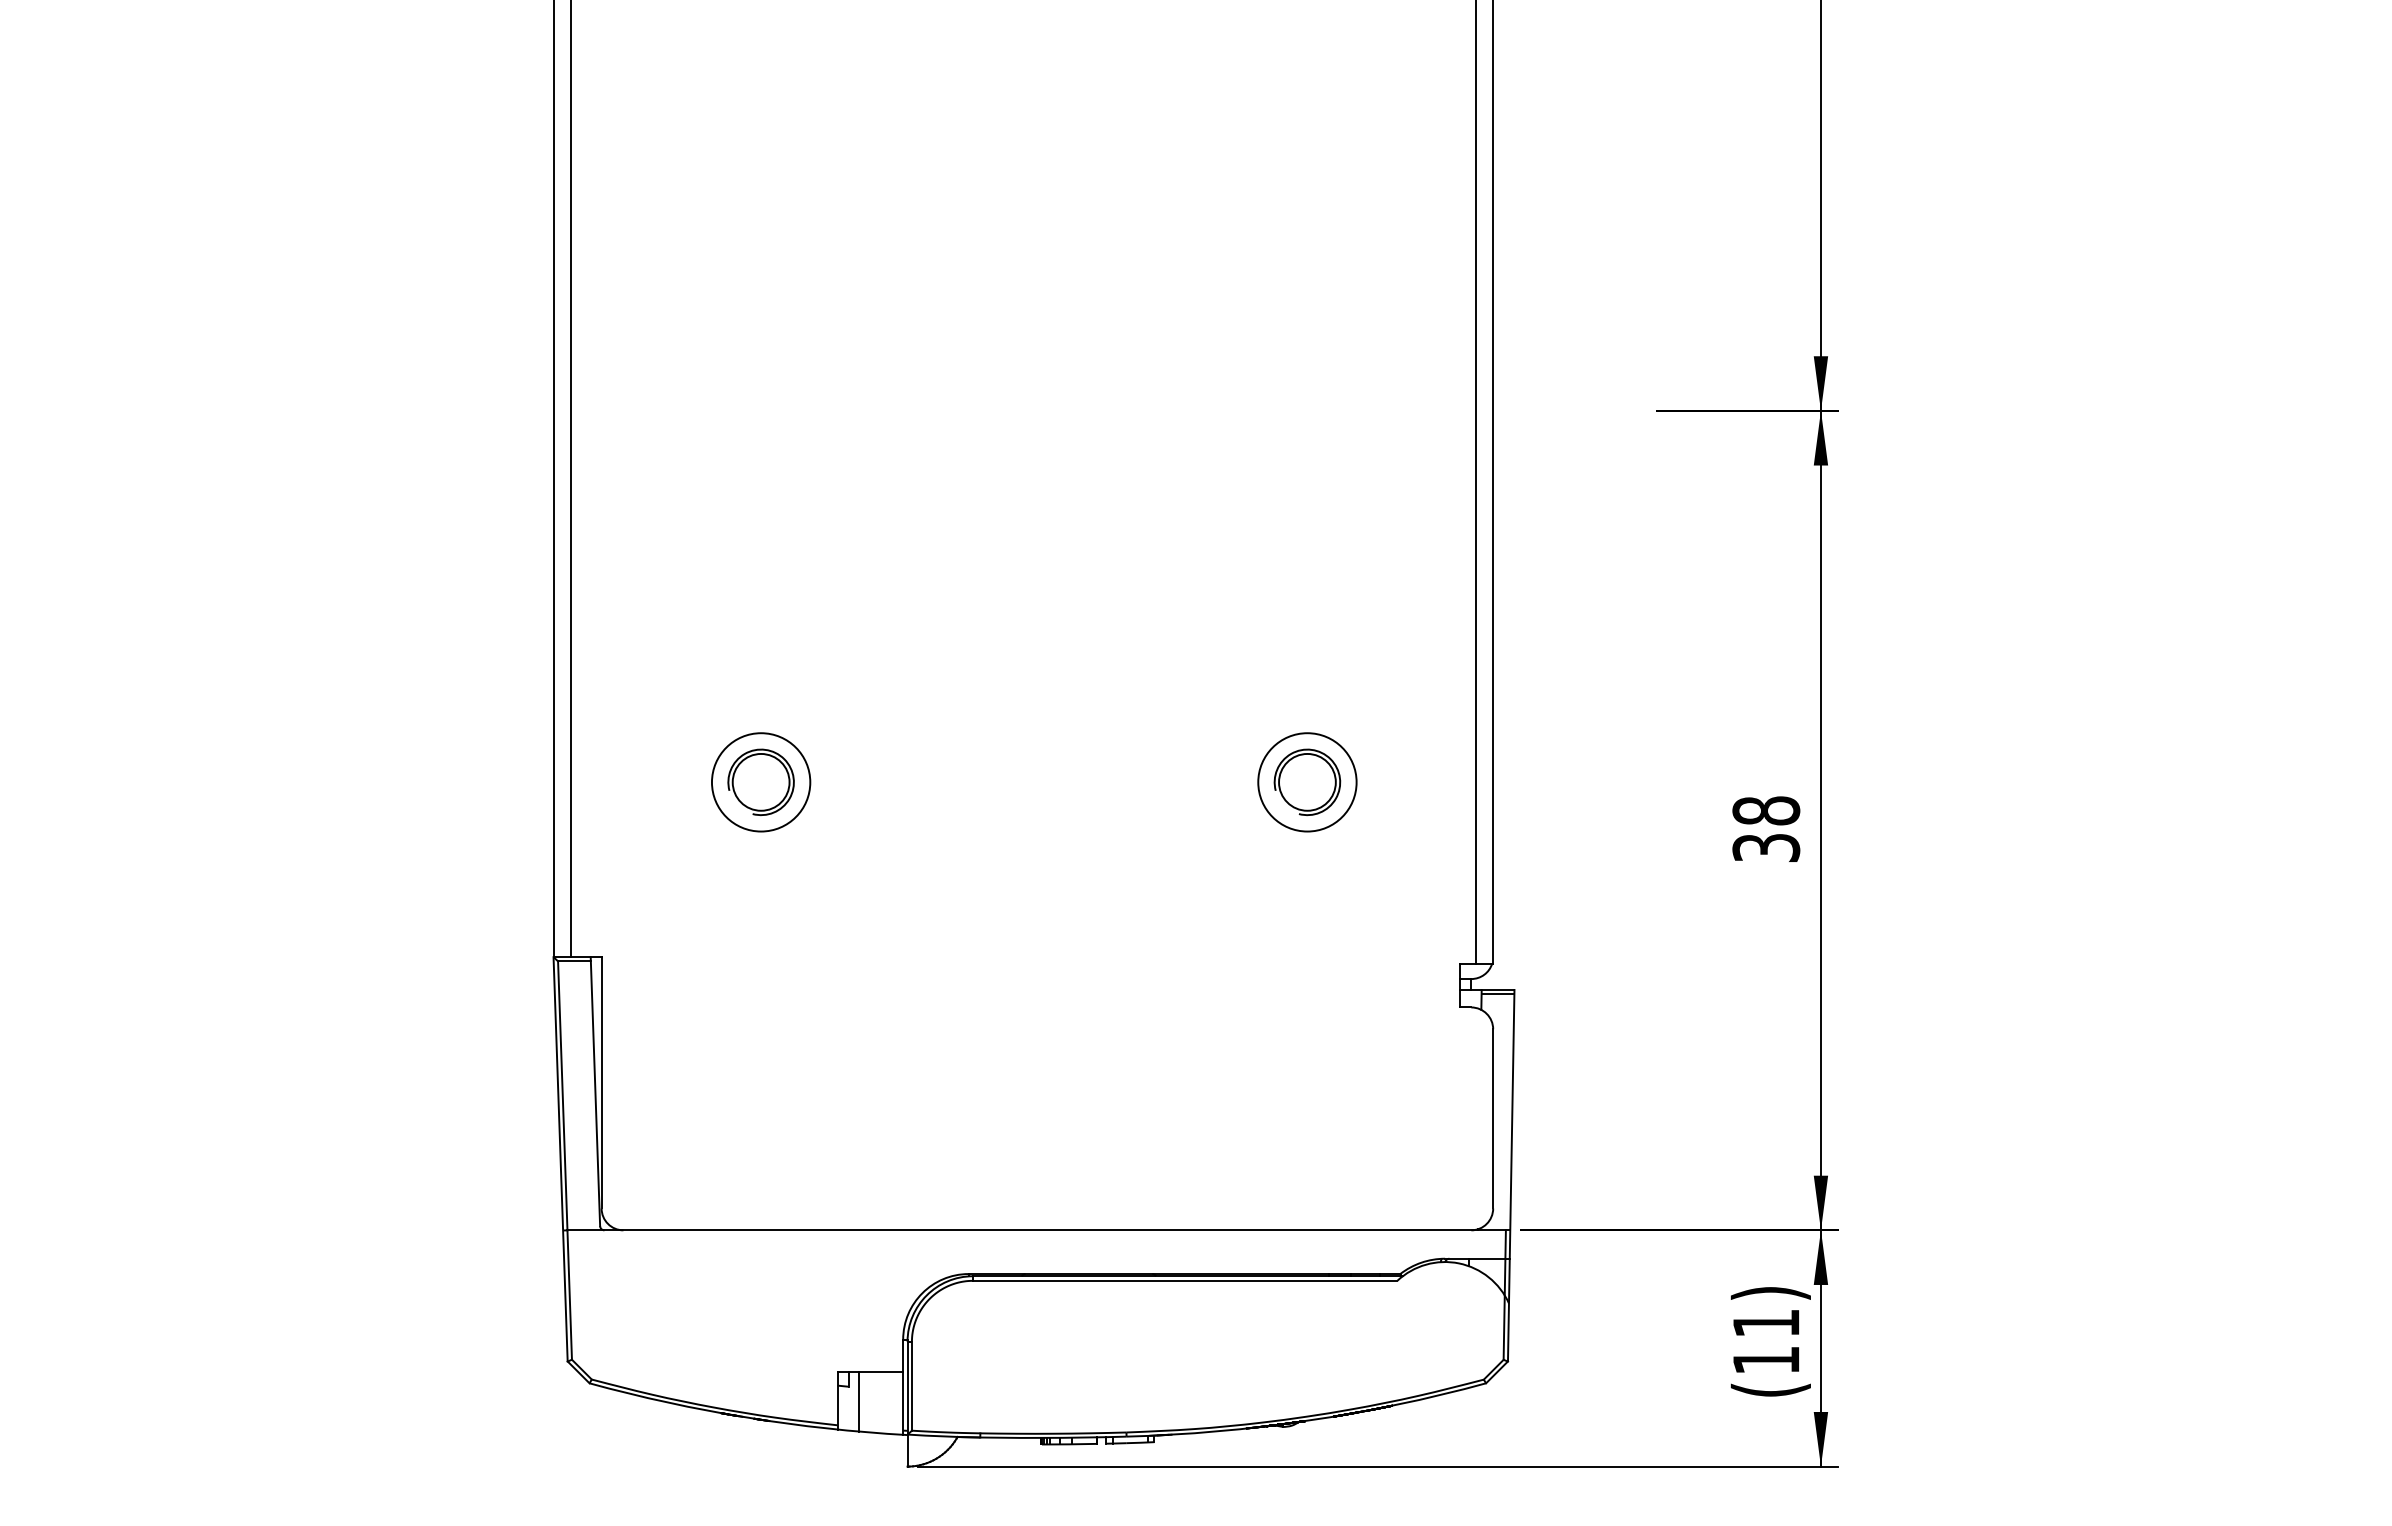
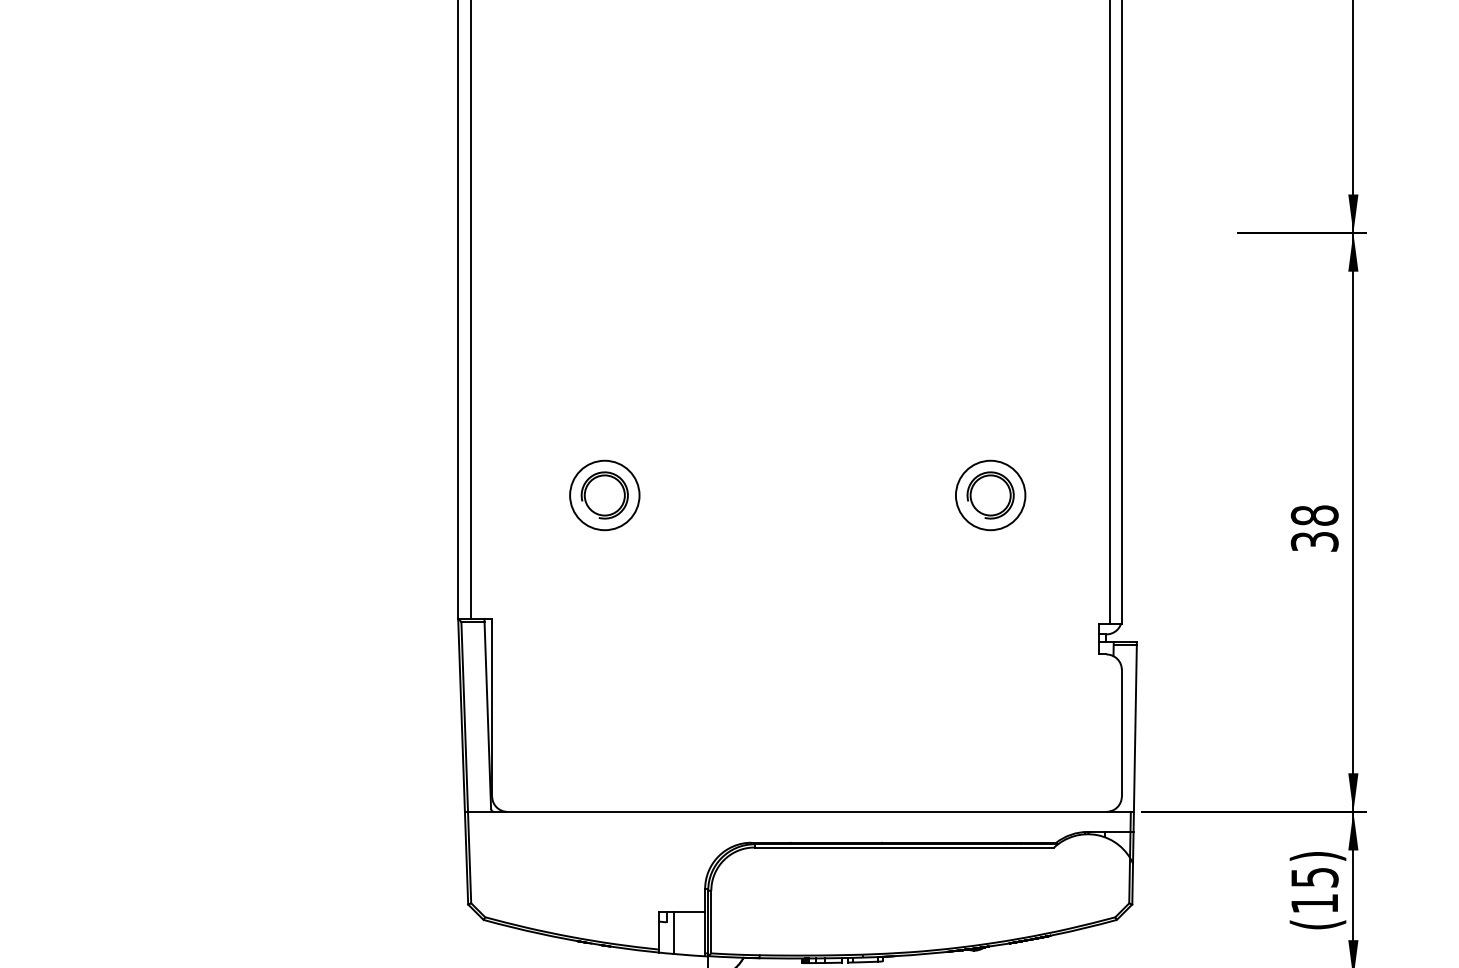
text: (1766, 1323) -> (1314, 877), (11) -> (15)

